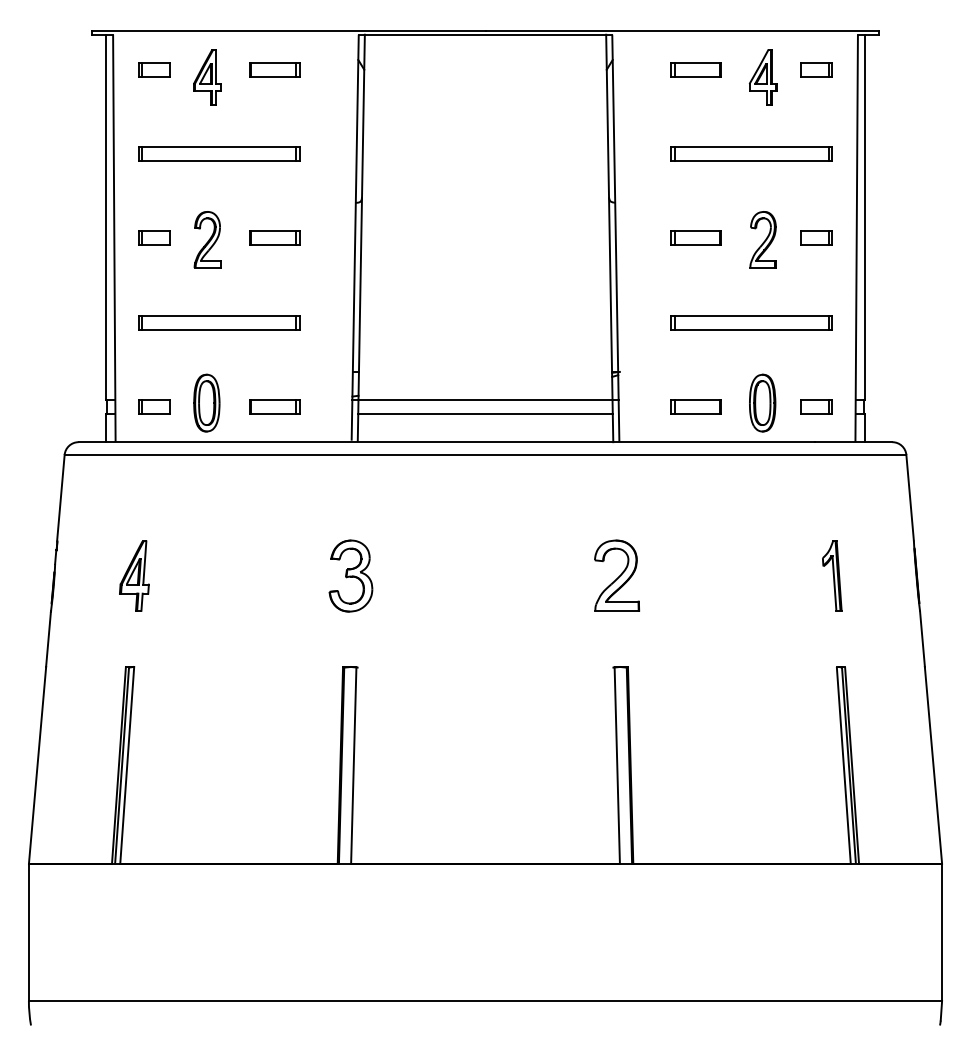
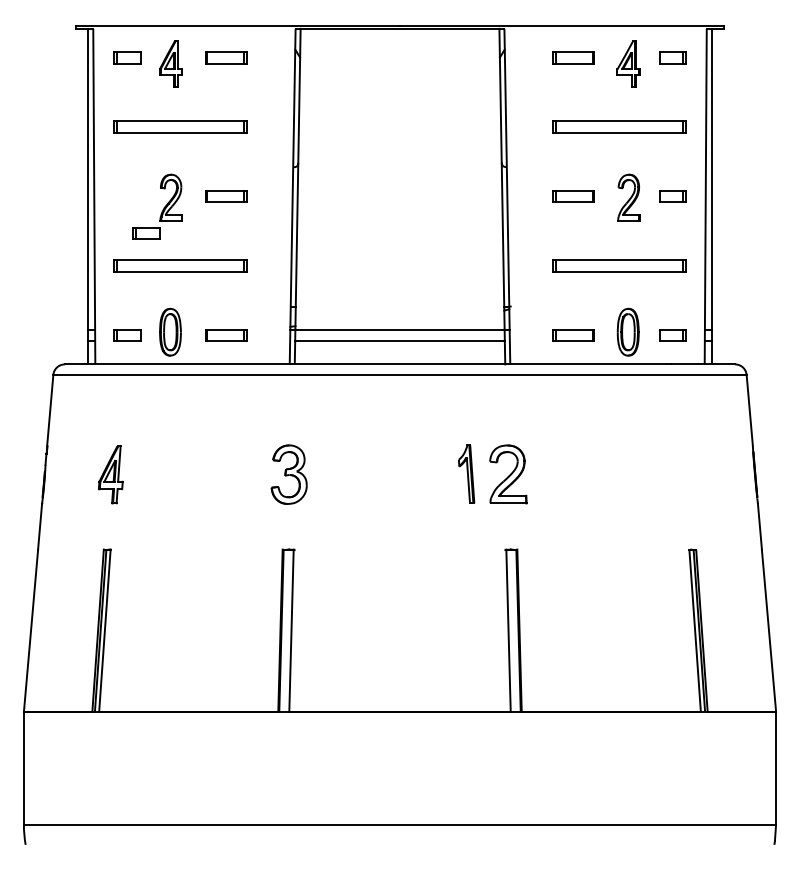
part: (154, 238) -> (146, 233), moved
part: (832, 574) -> (466, 473), moved

